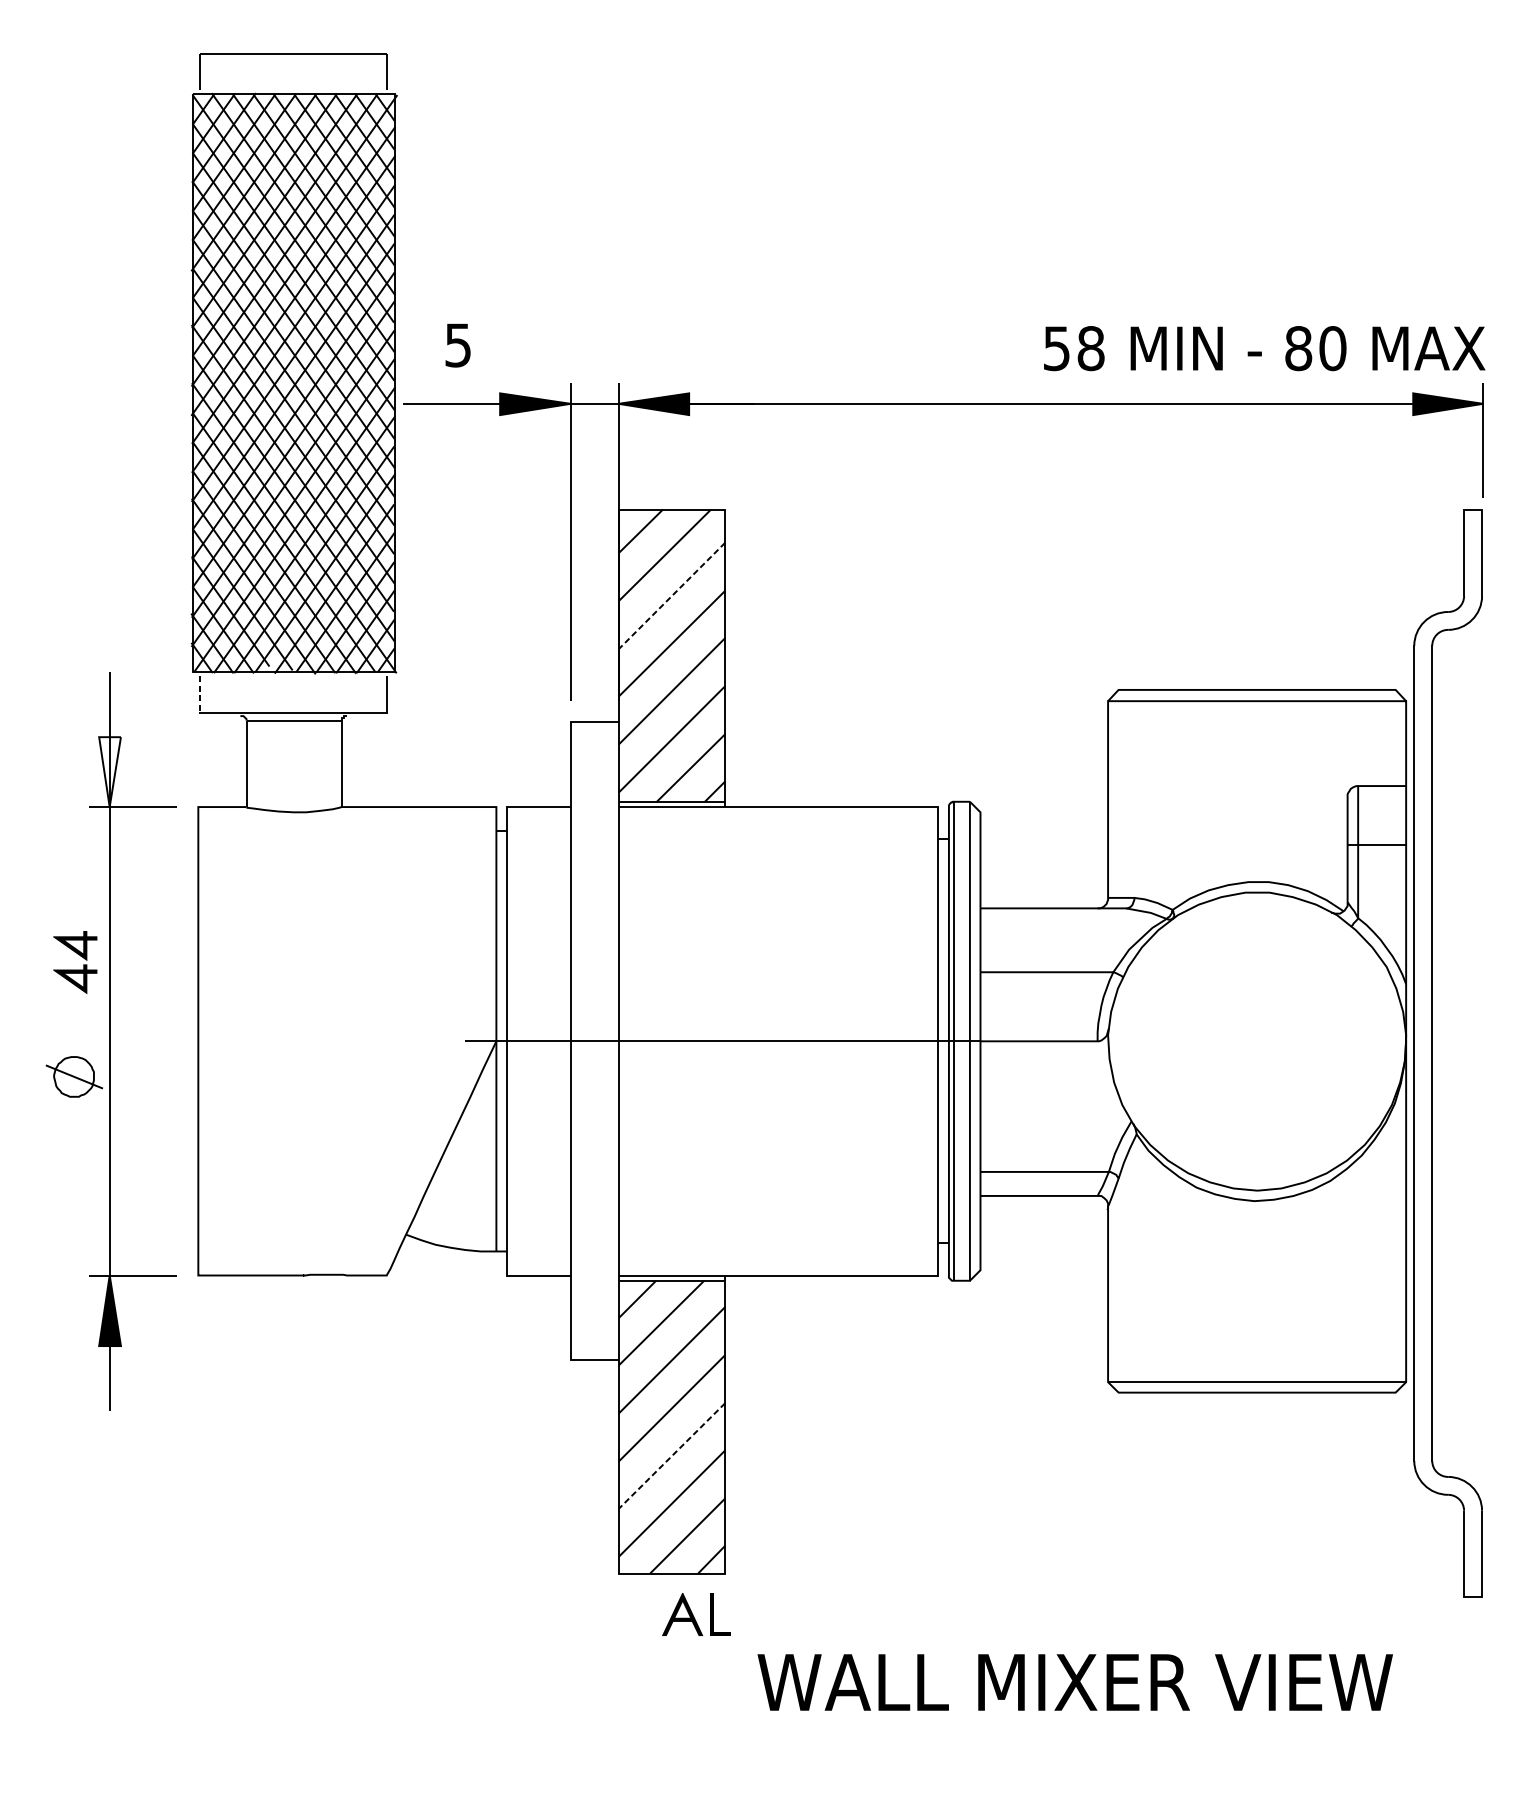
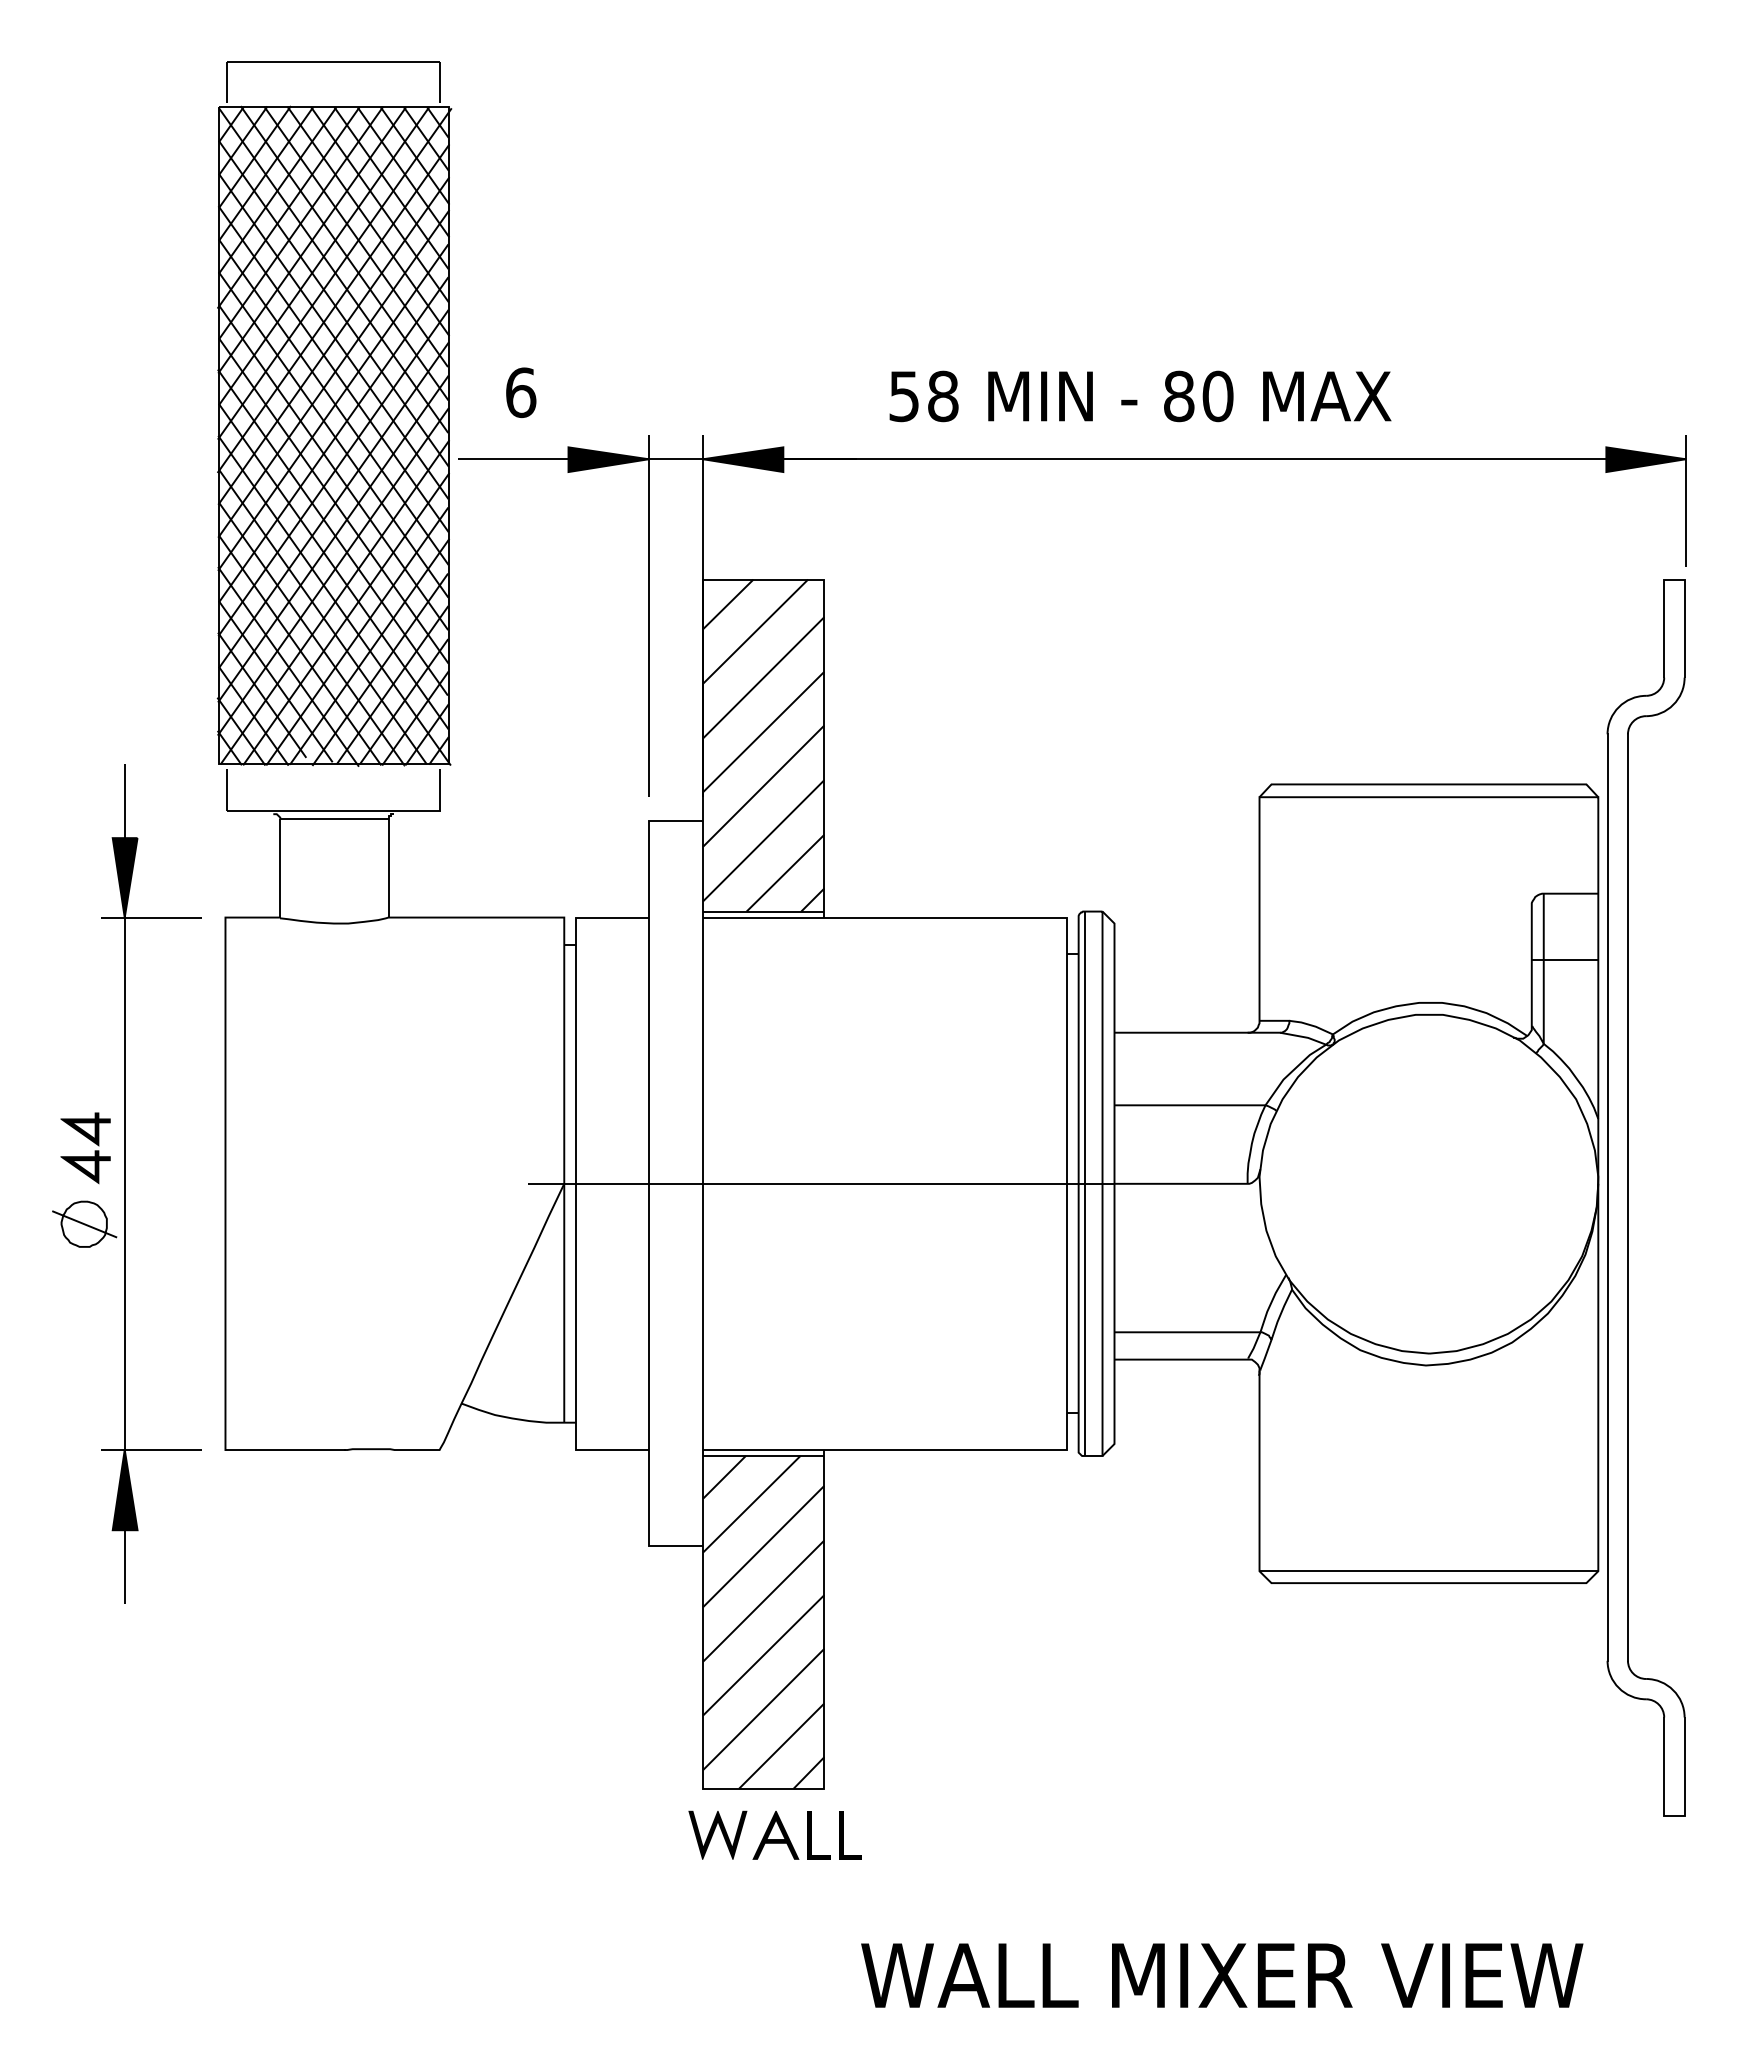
text: (458, 345) -> (521, 392), 5 -> 6
text: (1264, 348) -> (1140, 396), moved
line: (671, 595) -> (763, 677), dashed -> solid
line: (200, 695) -> (227, 790), dashed -> solid
fill: (109, 771) -> (124, 877), added
part: (75, 969) -> (85, 1156), moved
line: (671, 1456) -> (763, 1655), dashed -> solid
part: (631, 1613) -> (717, 1834), added
part: (742, 1614) -> (843, 1835), added
text: (1075, 1682) -> (1222, 1975), moved

